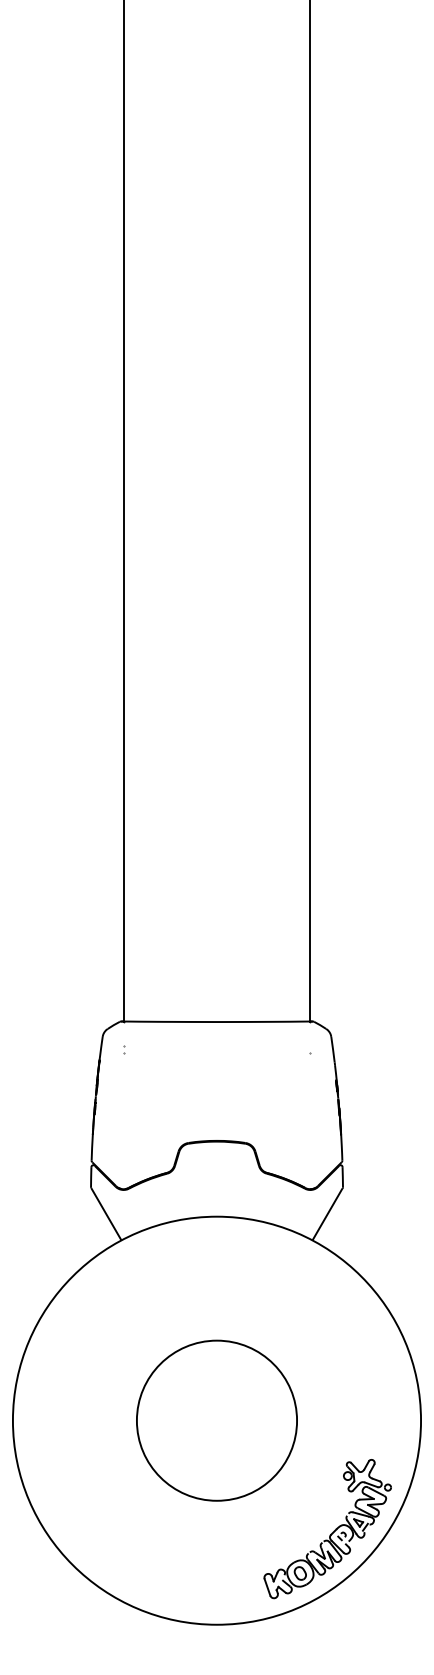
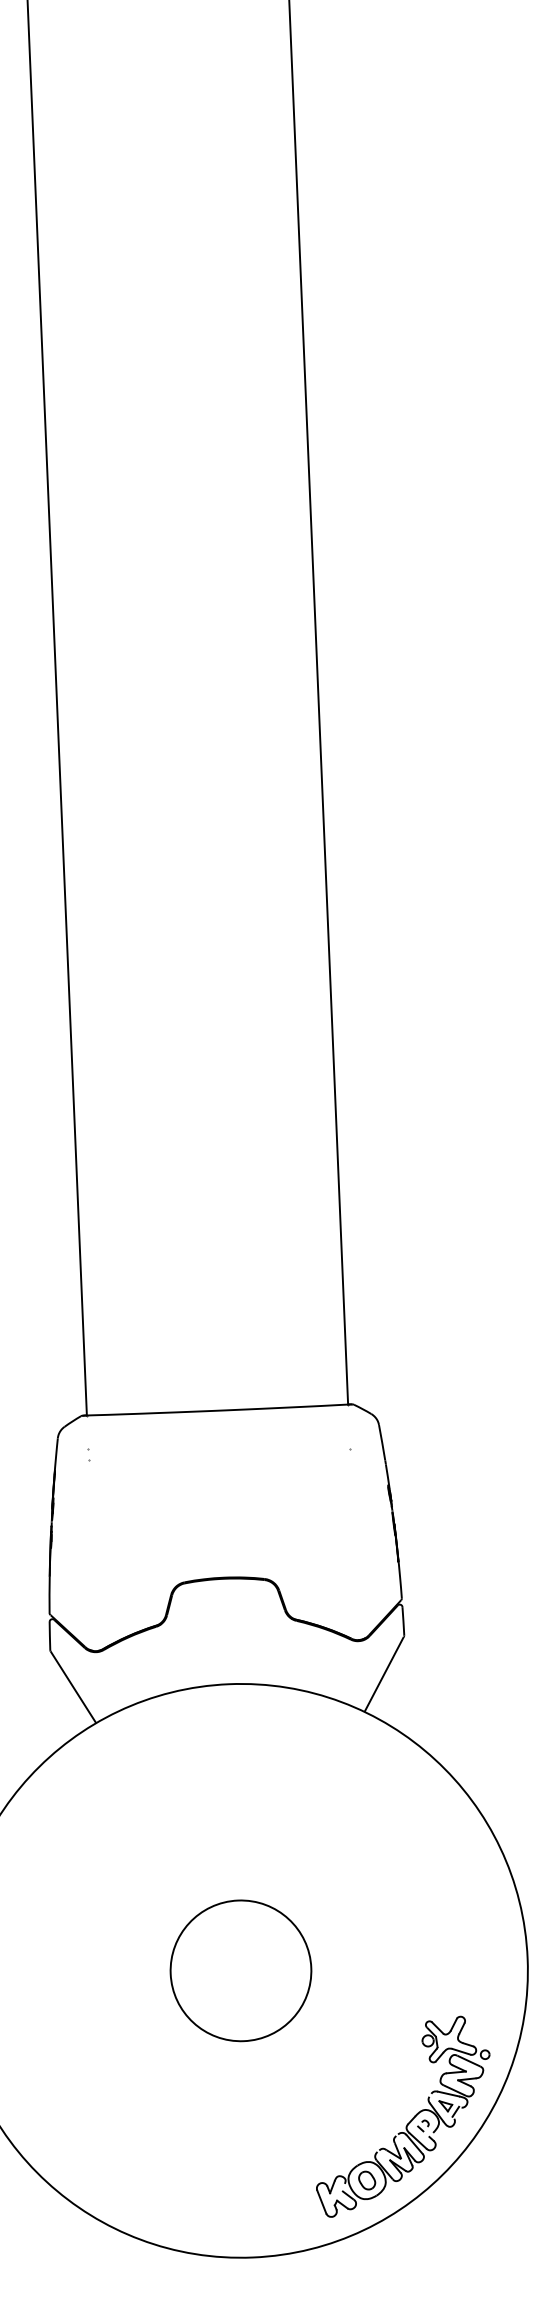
circle: (216, 1420) -> (240, 1970), size x0.62

